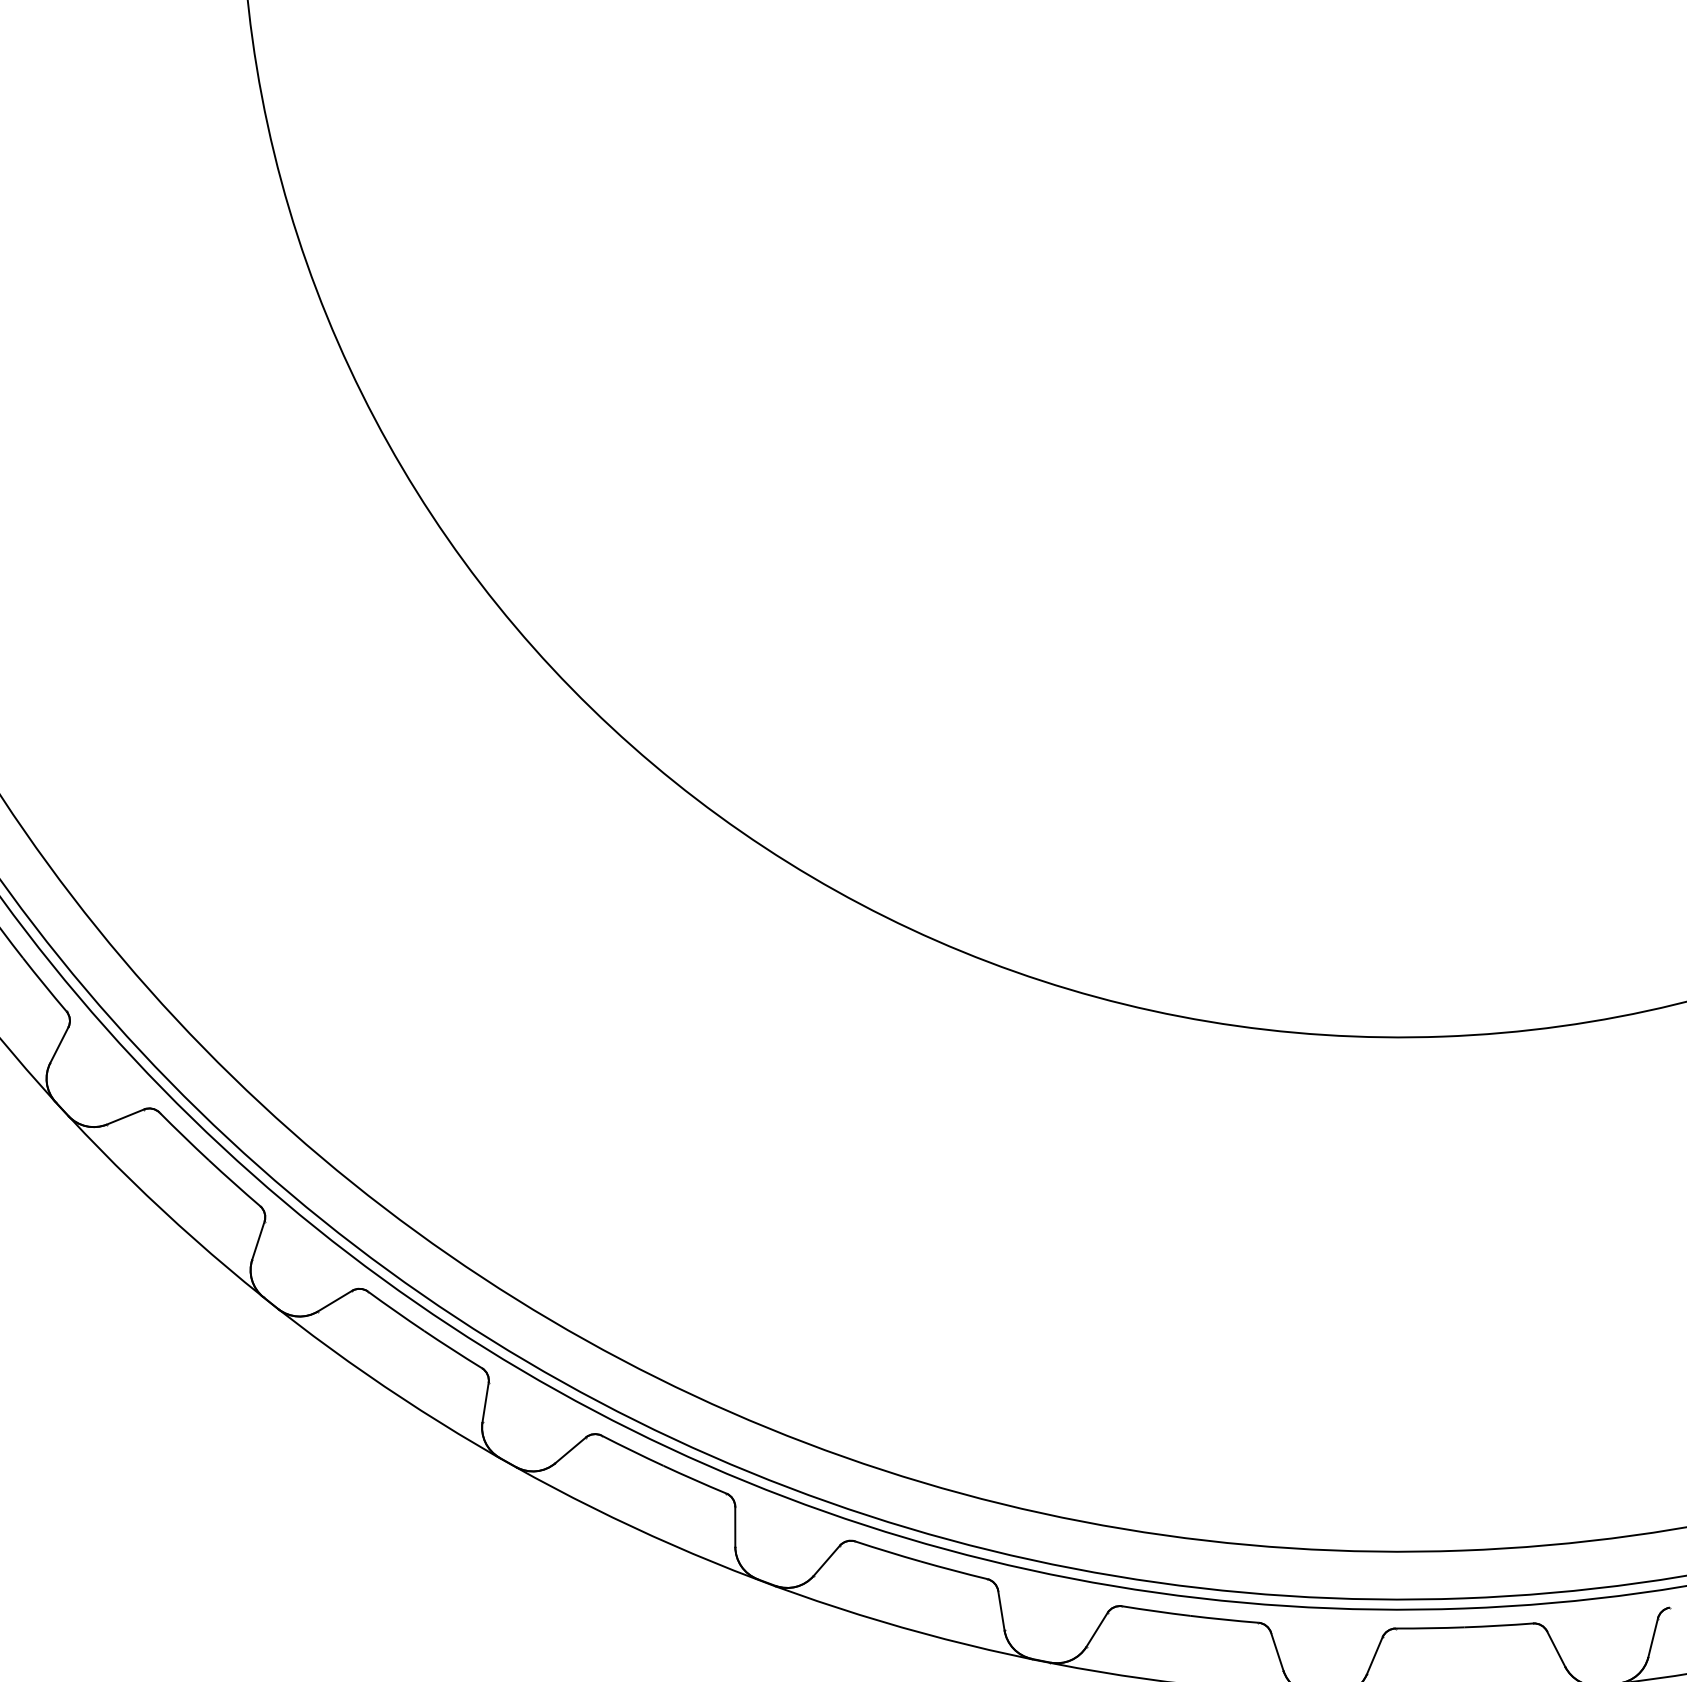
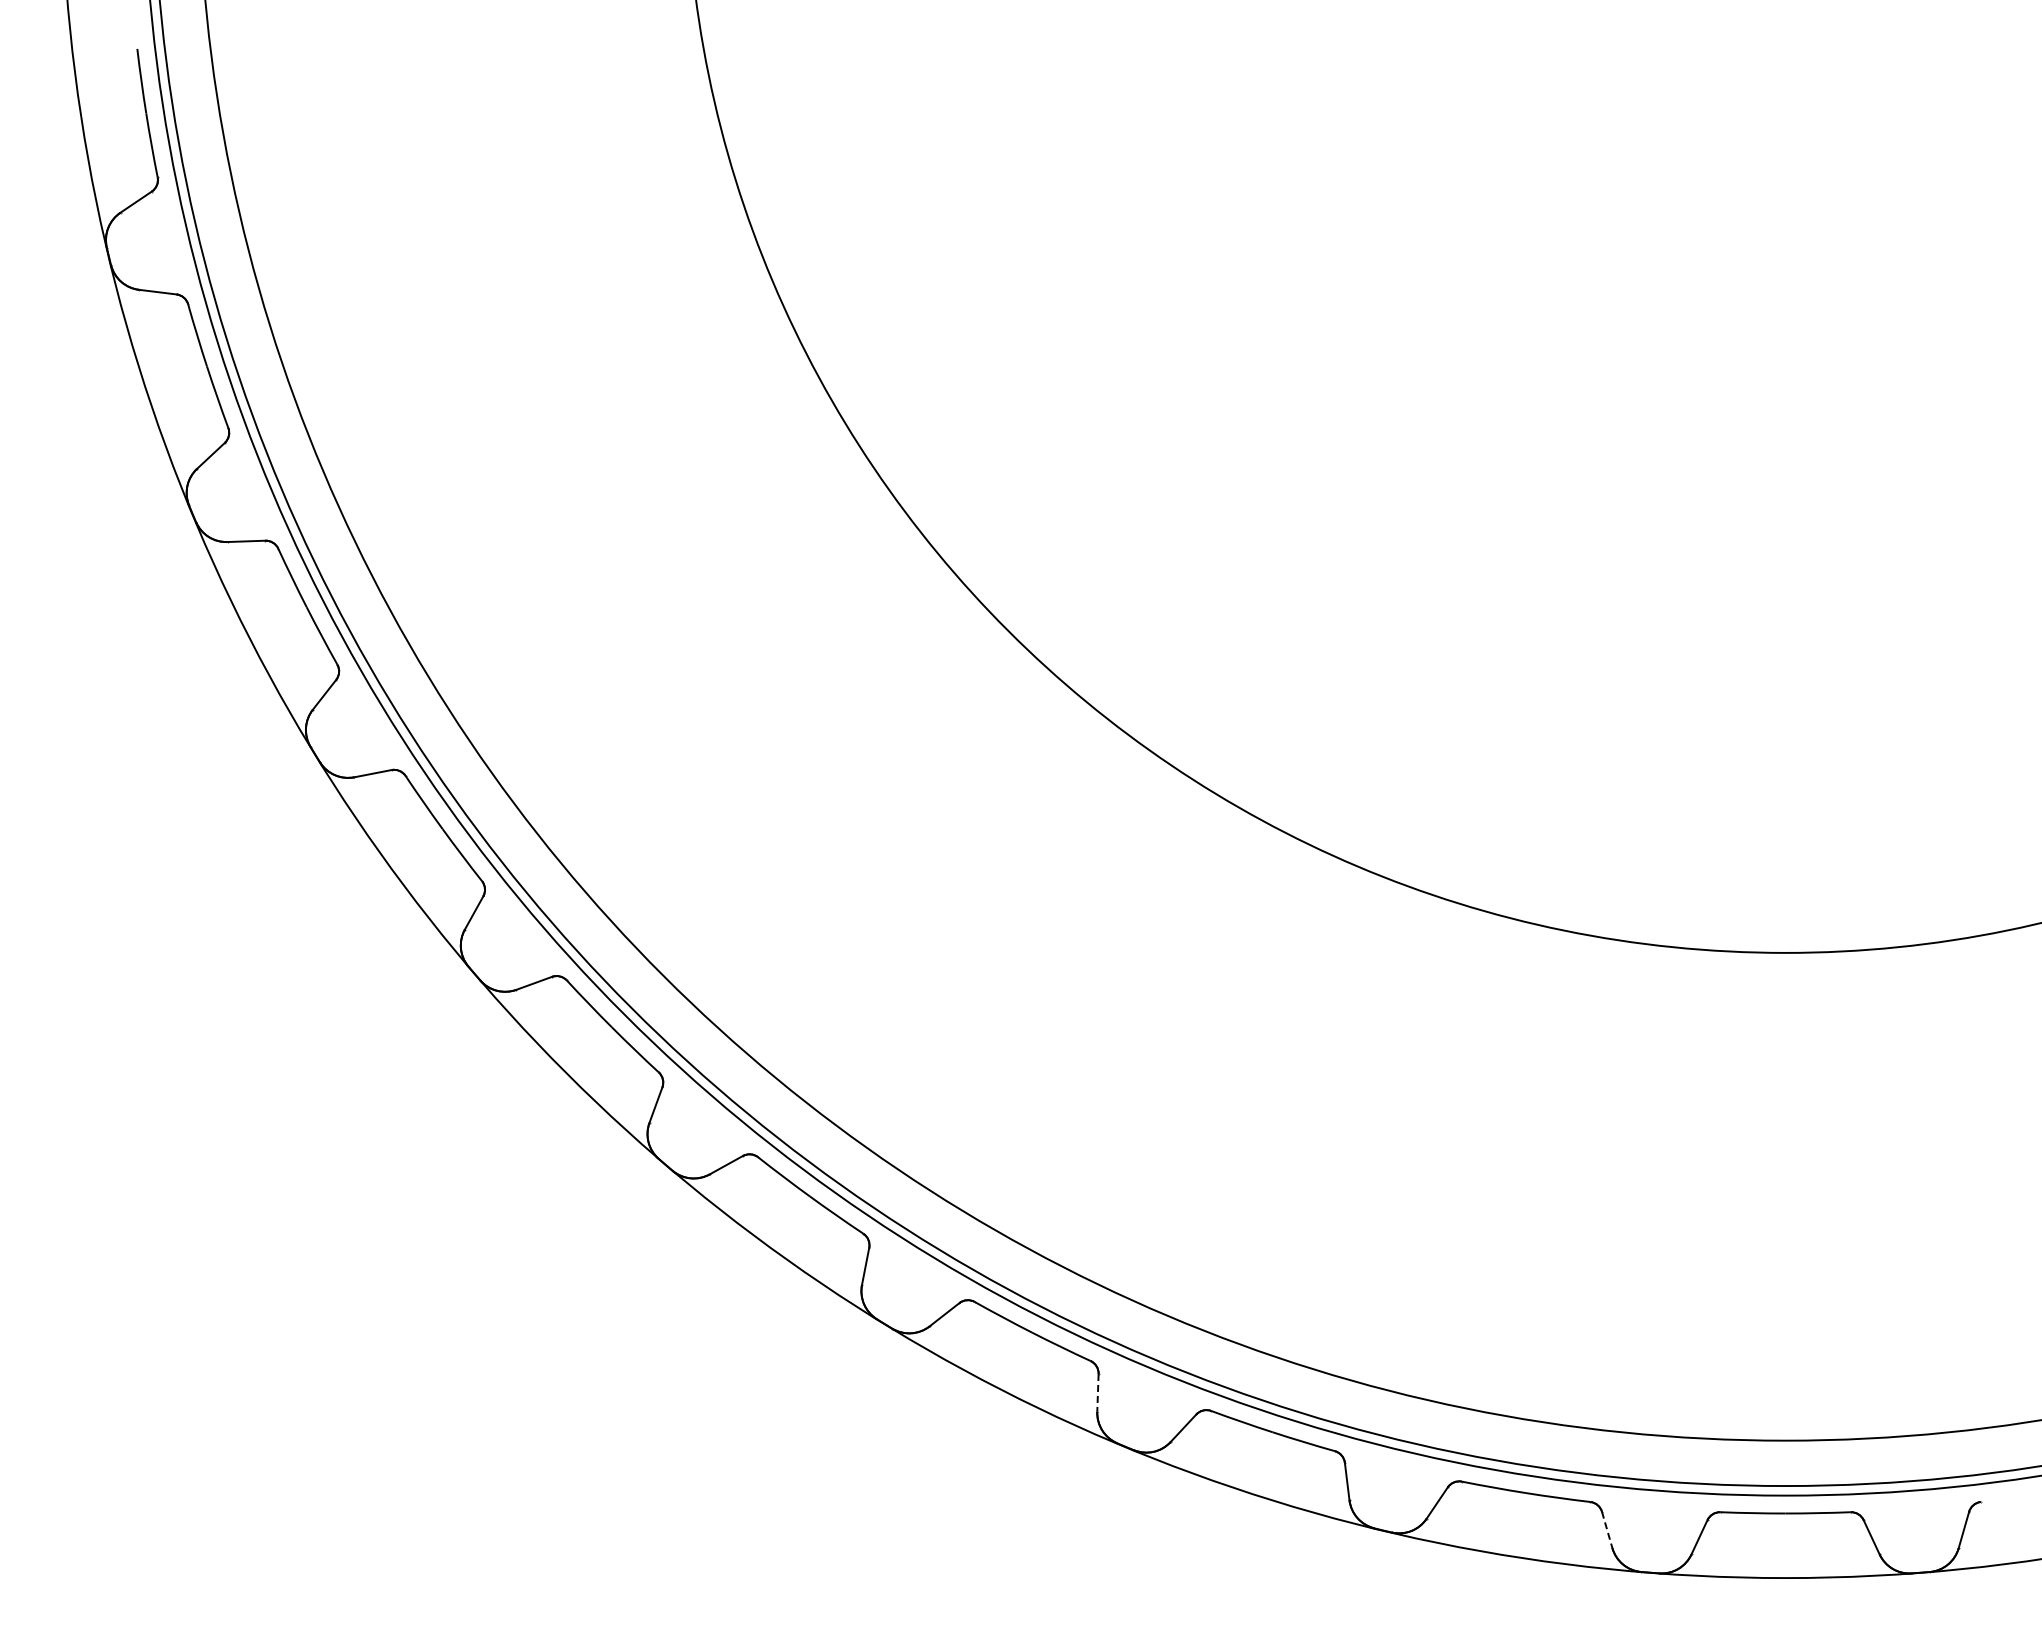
line: (734, 1526) -> (1097, 1392), solid -> dashed
line: (1277, 1652) -> (1607, 1530), solid -> dashed

